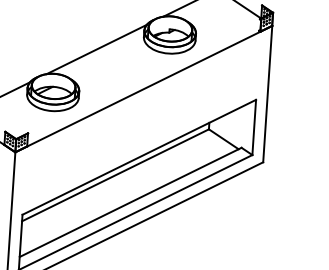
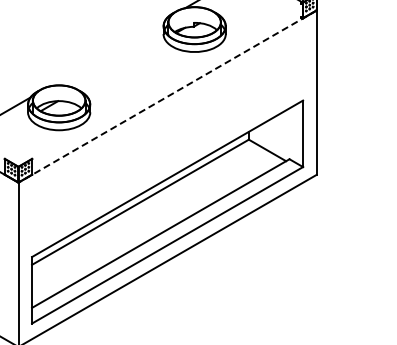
line: (96, 49) -> (107, 52), removed
line: (143, 89) -> (167, 96), solid -> dashed

